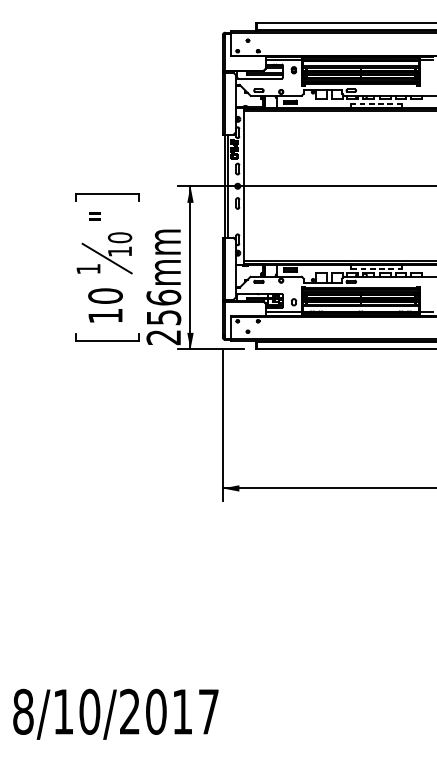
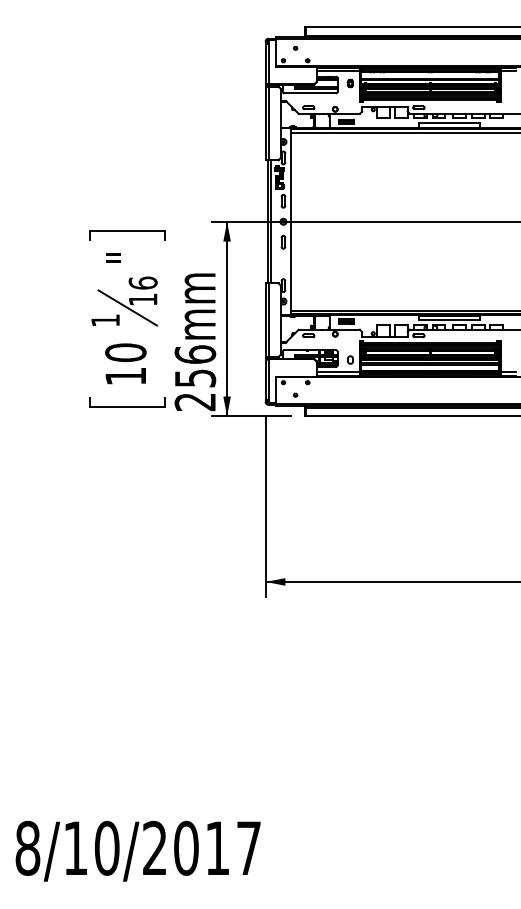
line: (376, 103) -> (448, 123), dashed -> solid
text: (119, 237) -> (142, 282), 10 -> 16
line: (377, 269) -> (449, 320), dashed -> solid

